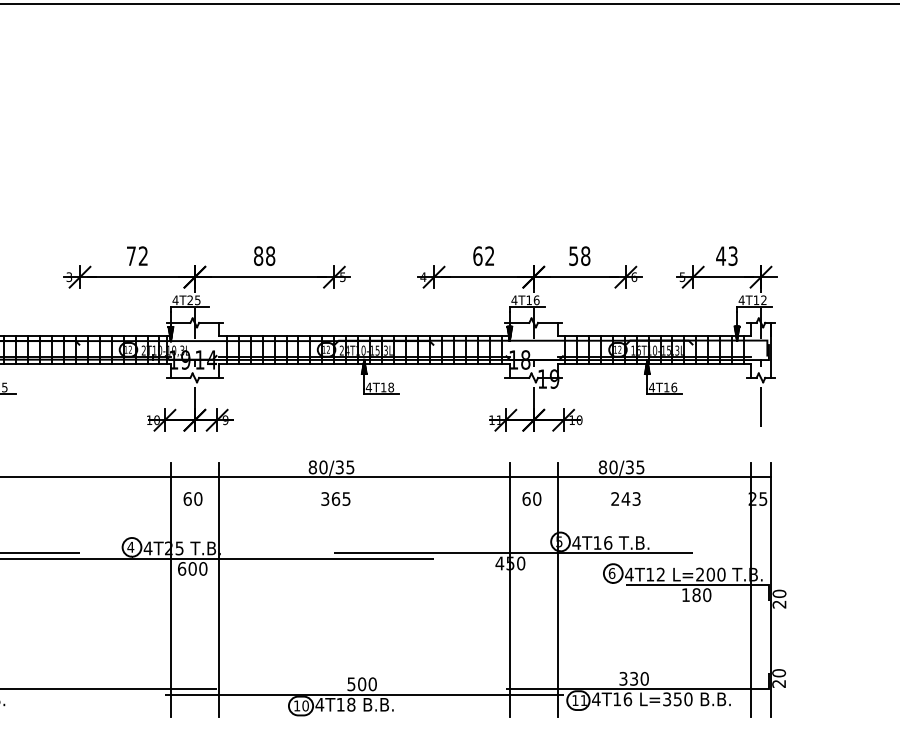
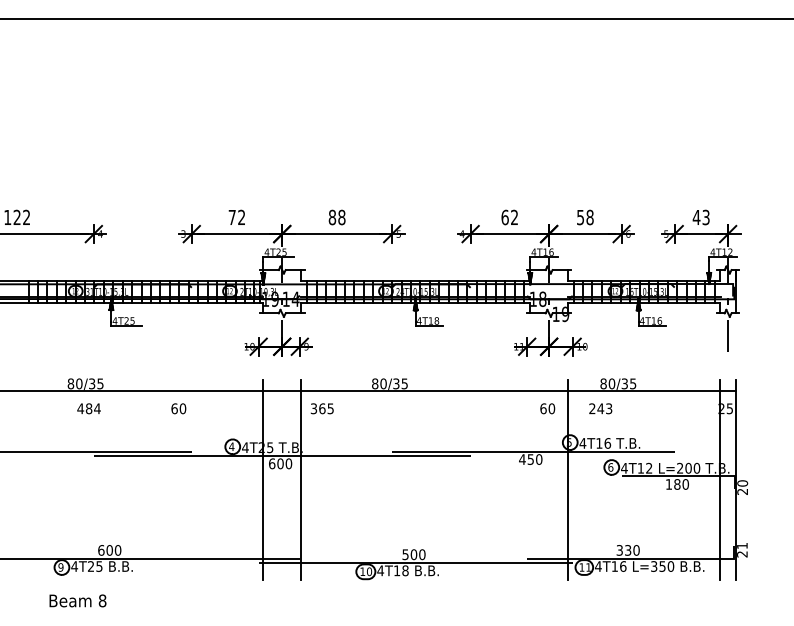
text: (192, 498) -> (178, 408), moved
text: (334, 498) -> (321, 408), moved
text: (625, 498) -> (600, 408), moved
line: (510, 590) -> (530, 480), removed
text: (779, 672) -> (742, 545), 20 -> 21

